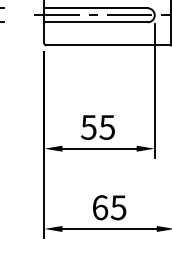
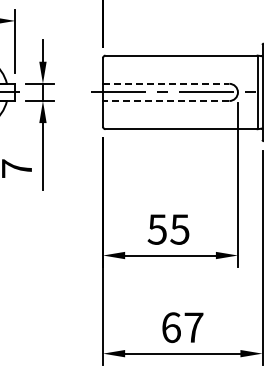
line: (96, 8) -> (166, 83), solid -> dashed
line: (95, 22) -> (165, 101), solid -> dashed
text: (118, 207) -> (193, 327), 65 -> 67

